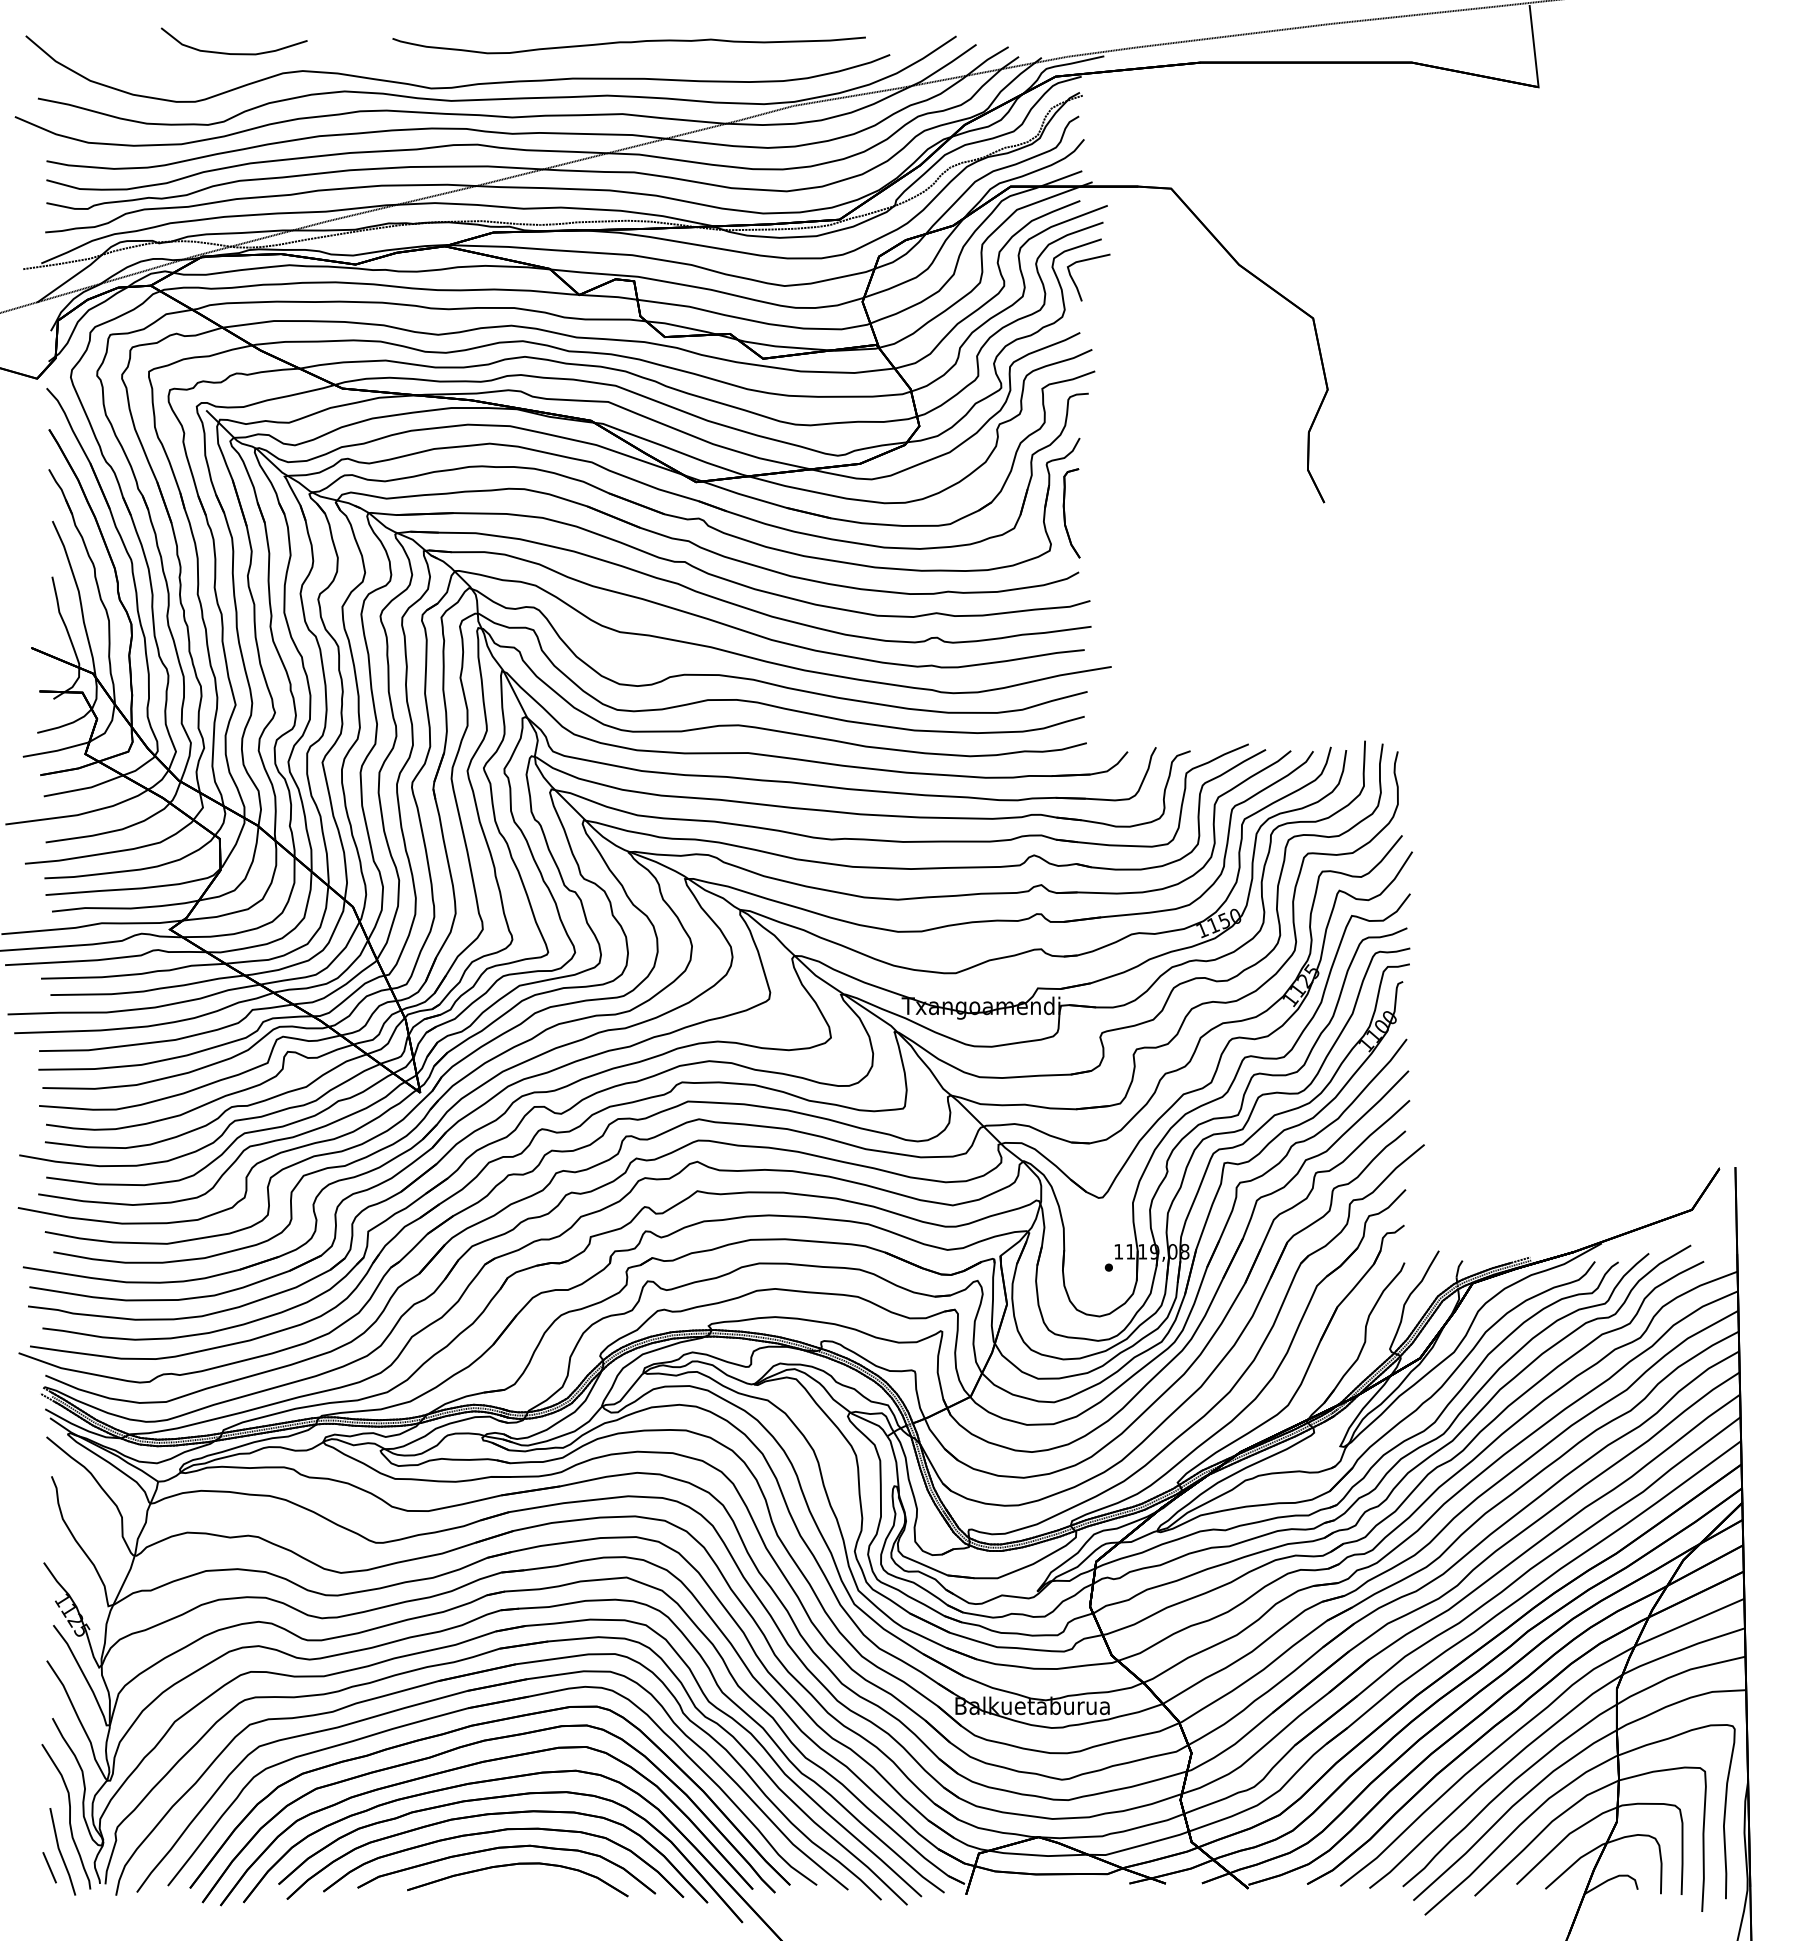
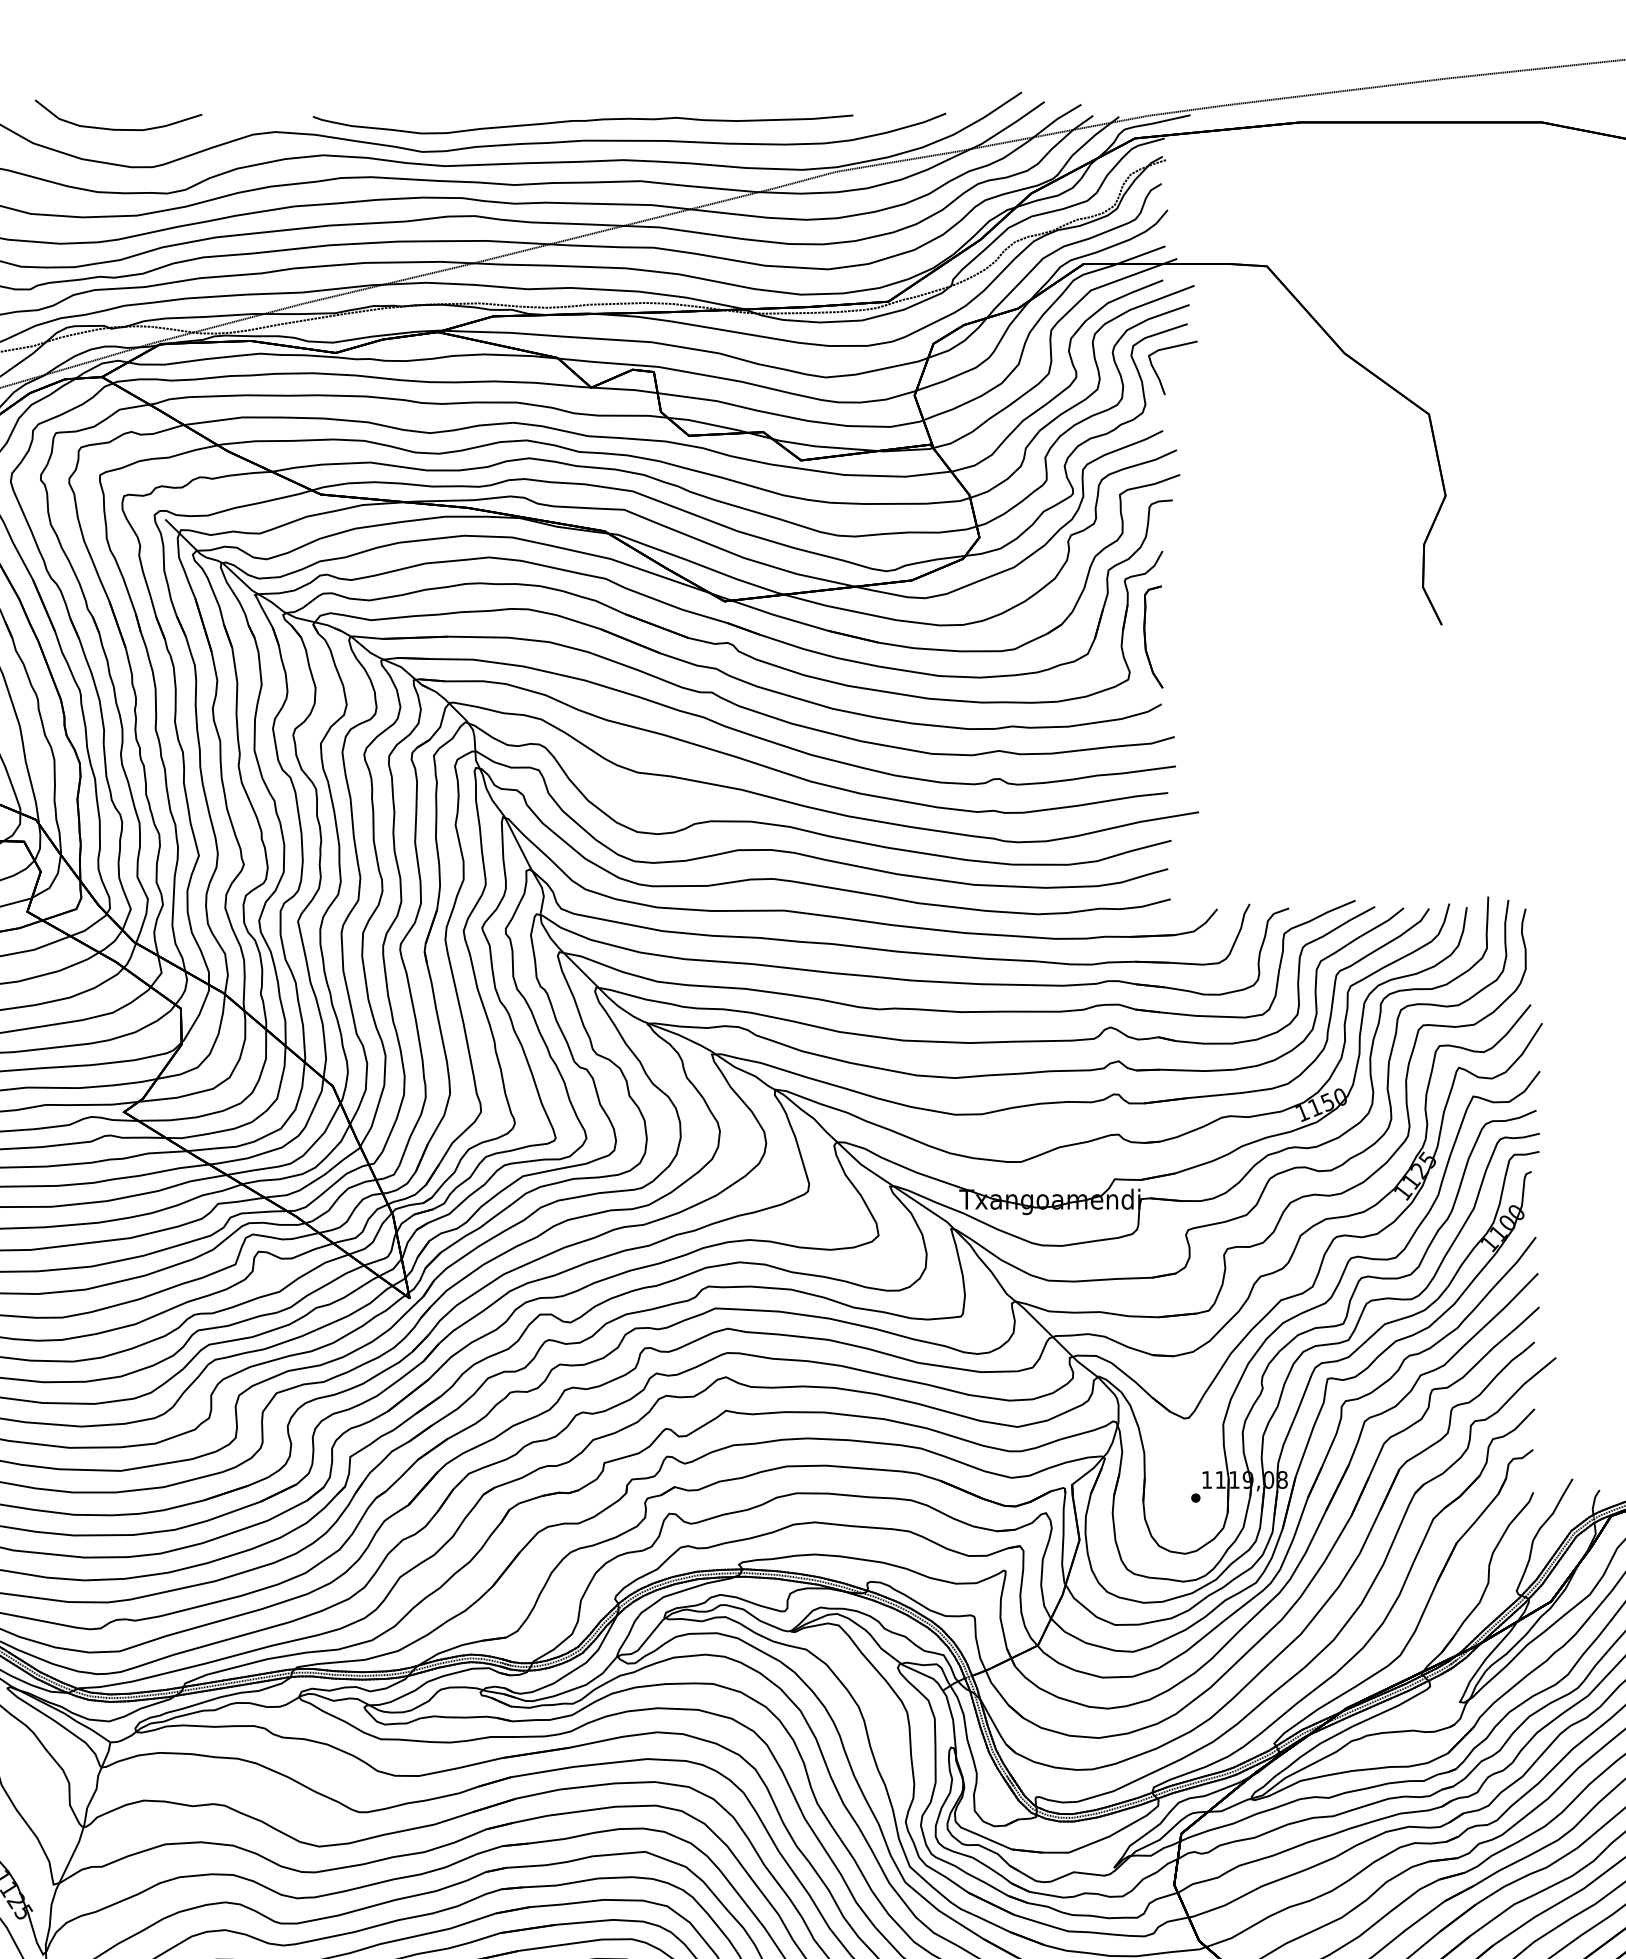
curve: (628, 43) -> (582, 122), moved
curve: (233, 53) -> (117, 129), moved

